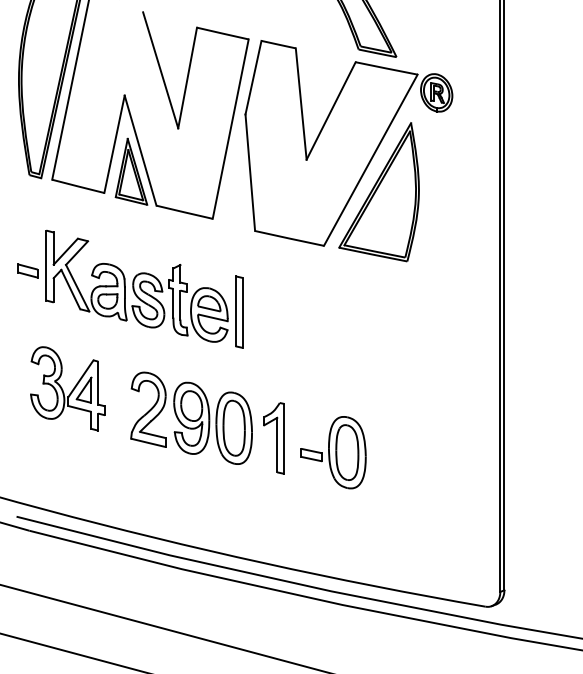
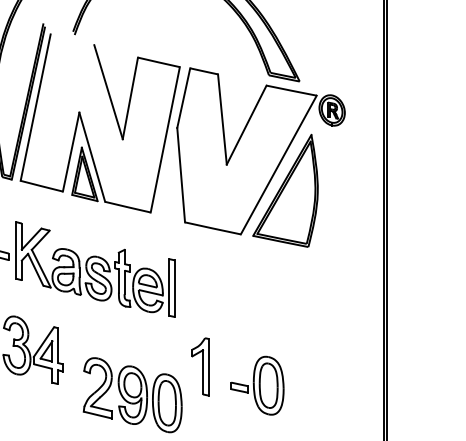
part: (191, 417) -> (132, 394), moved
part: (273, 438) -> (199, 366), moved
part: (333, 452) -> (257, 385), moved

